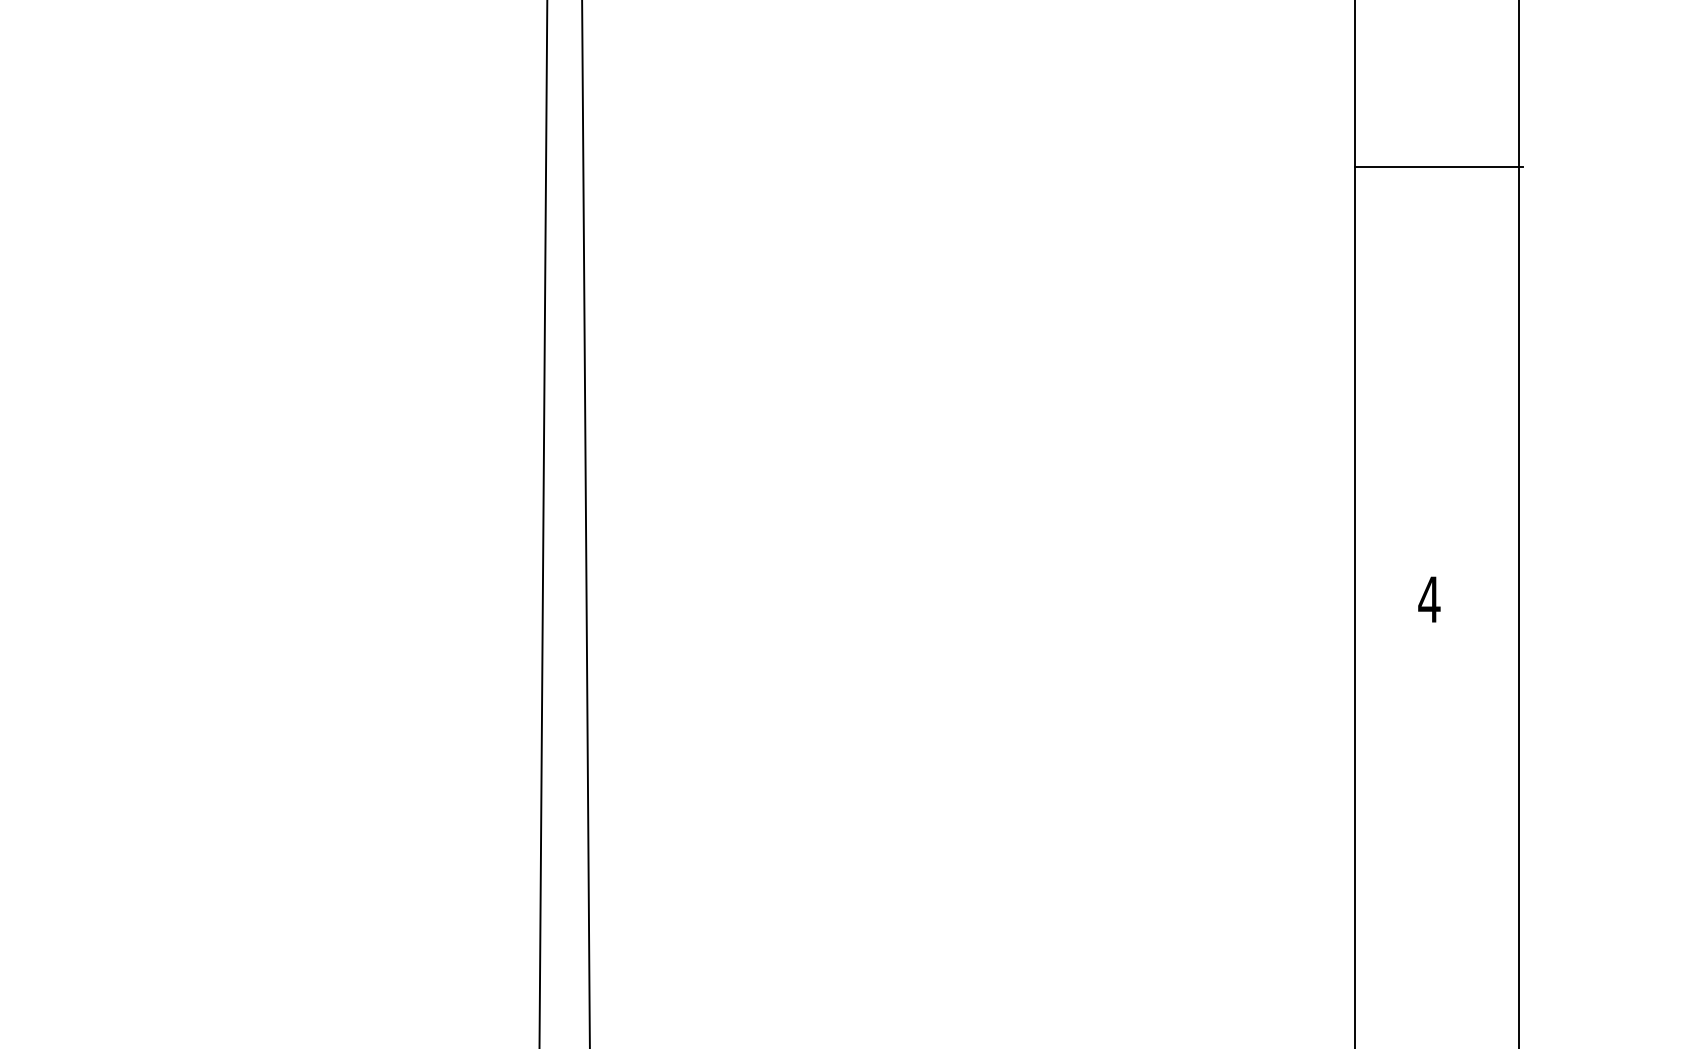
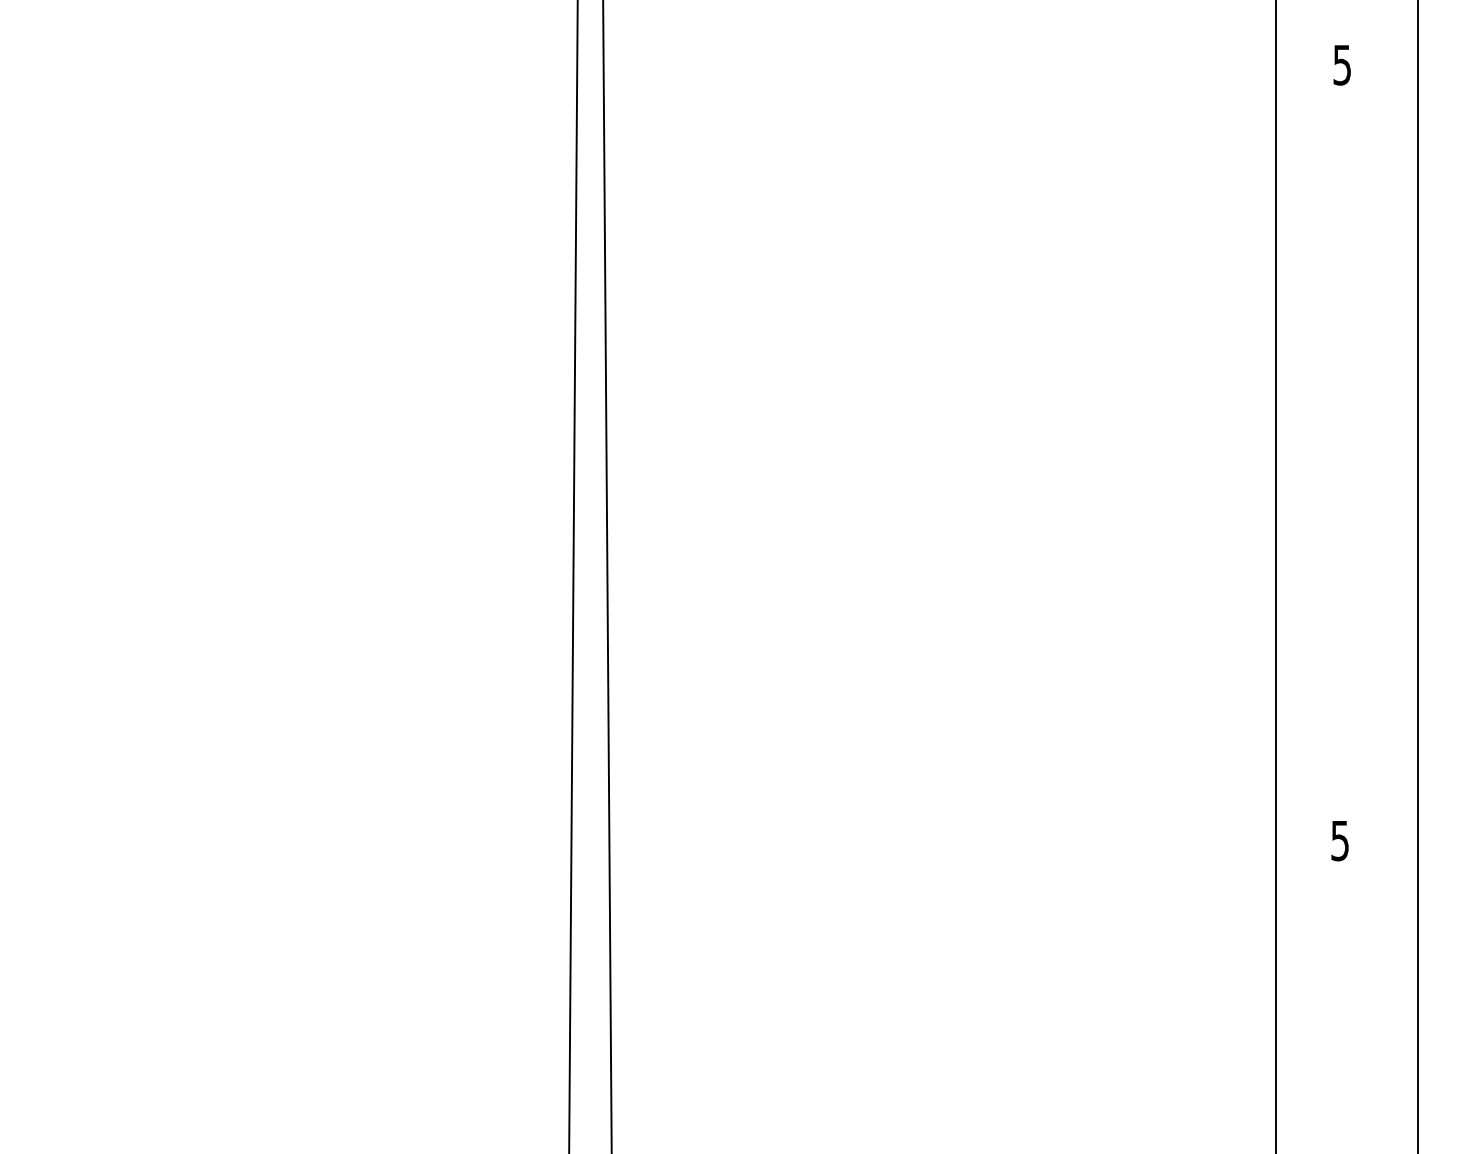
line: (1437, 166) -> (1347, 465), removed
text: (1428, 600) -> (1339, 841), 4 -> 5

